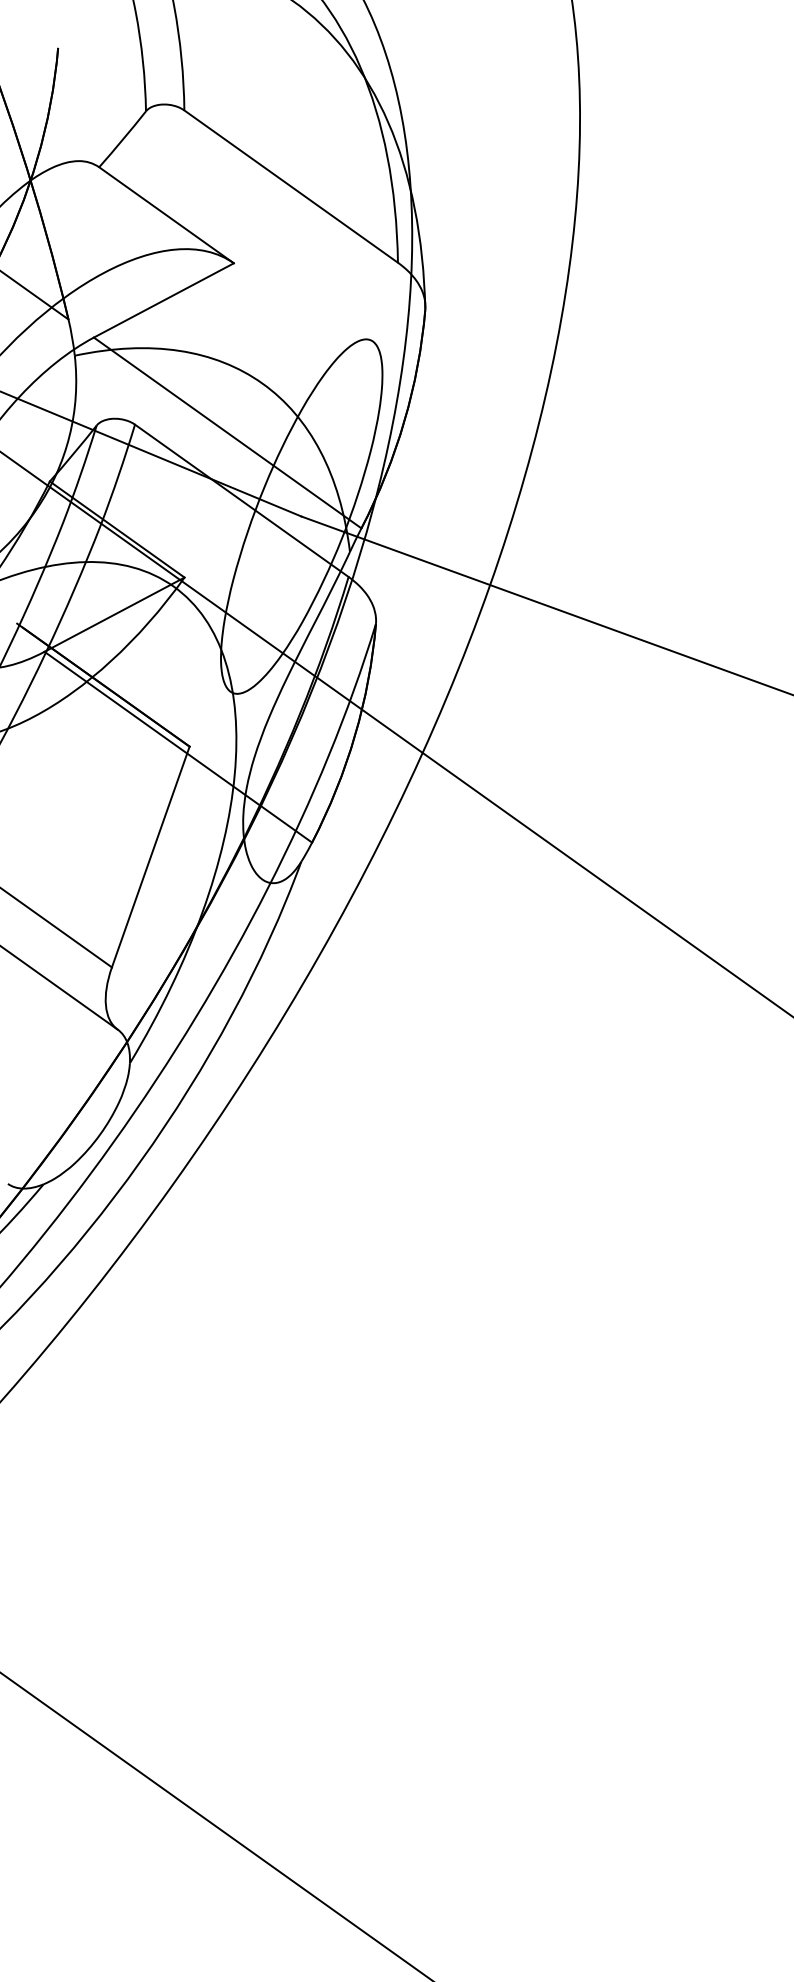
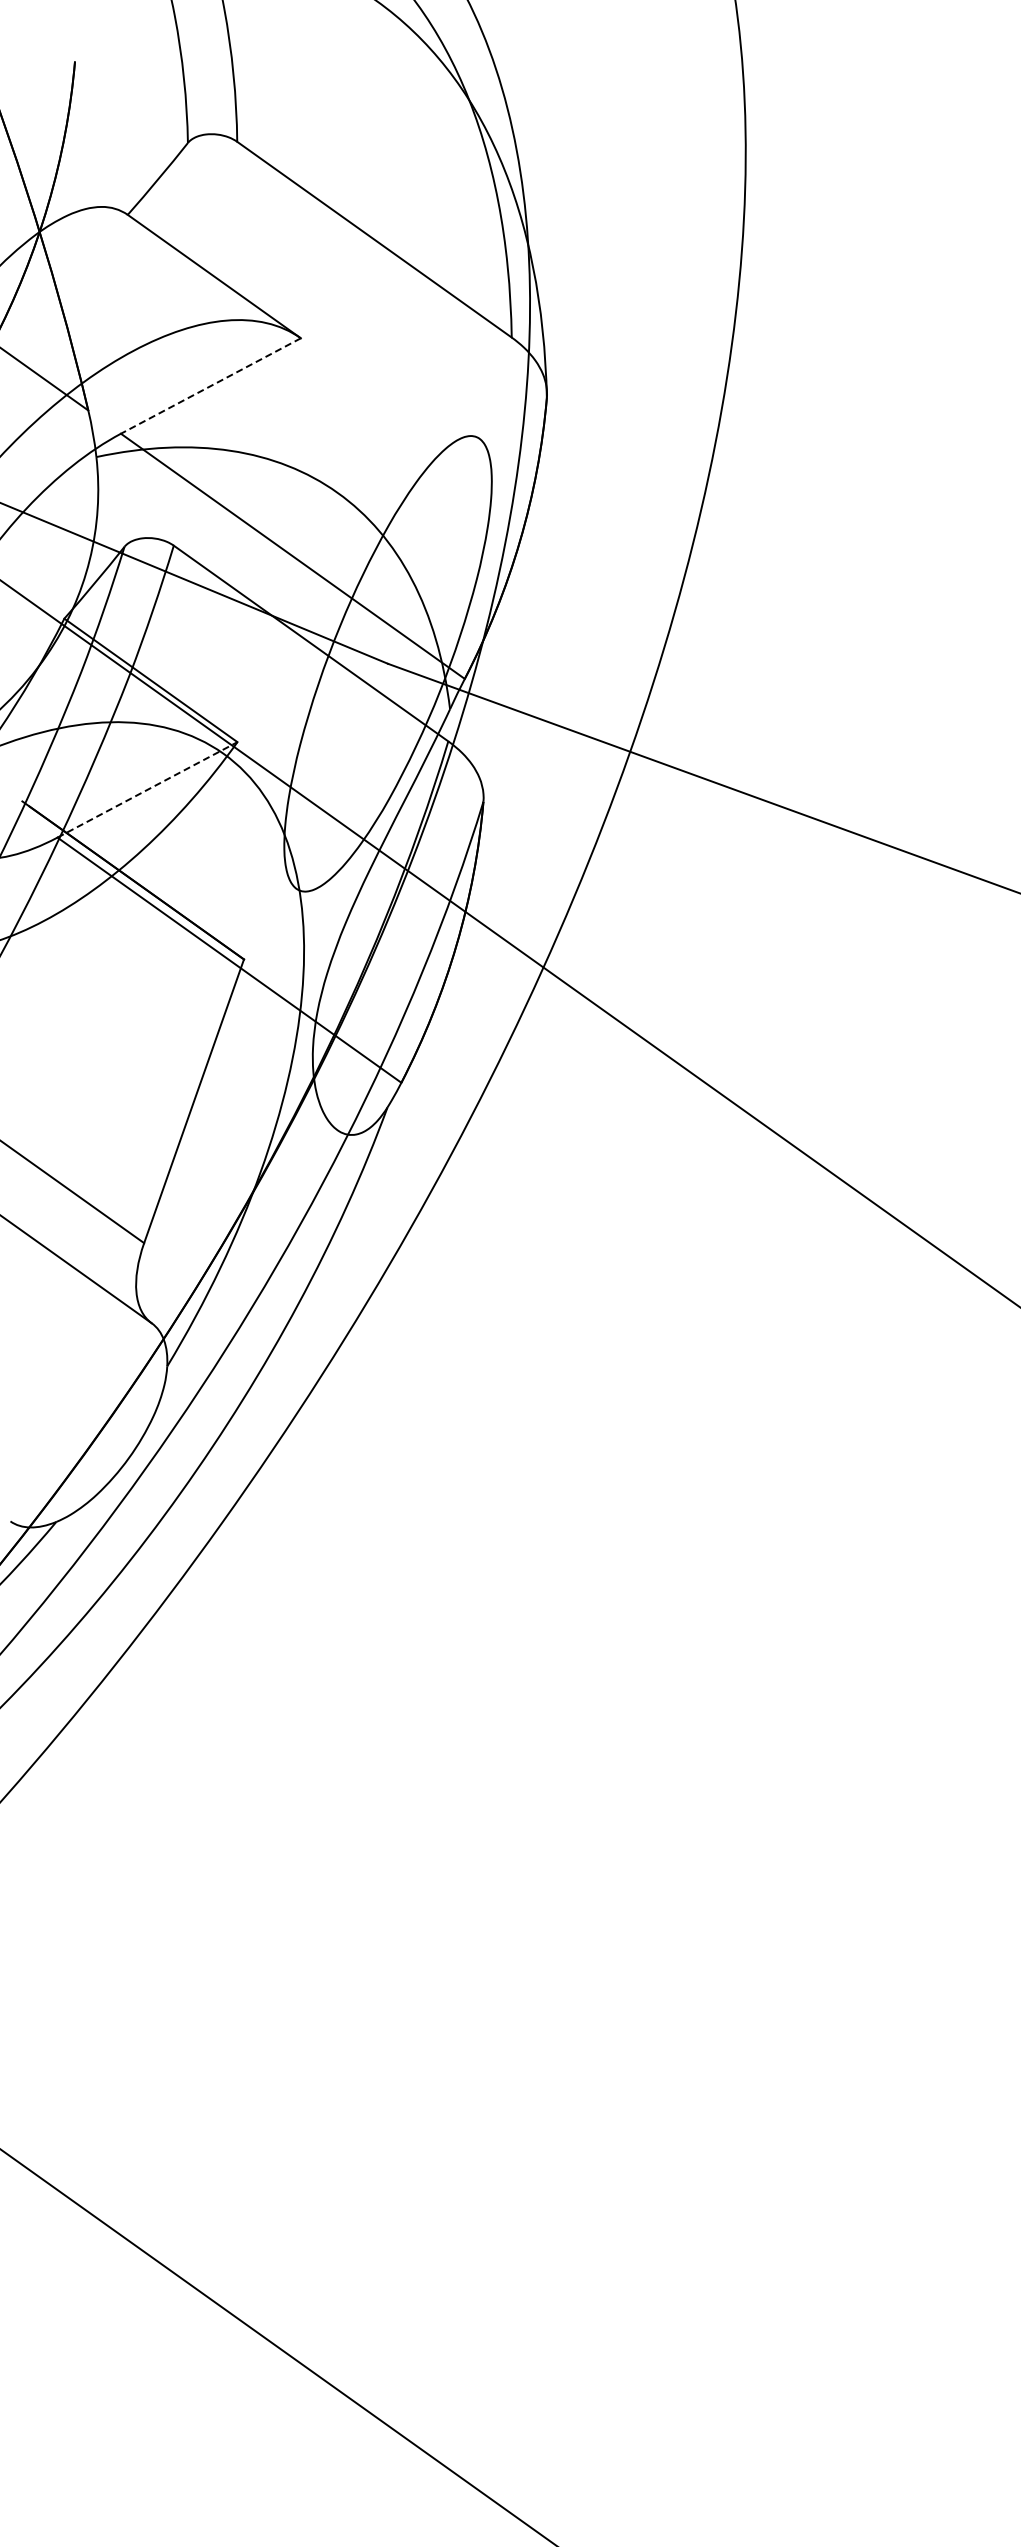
line: (163, 300) -> (210, 386), solid -> dashed
line: (114, 614) -> (147, 789), solid -> dashed

